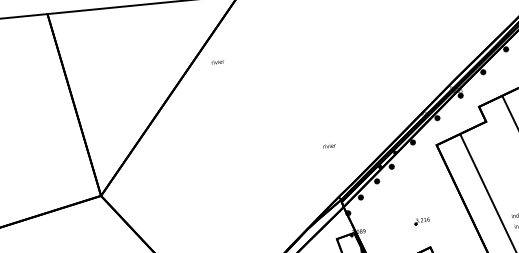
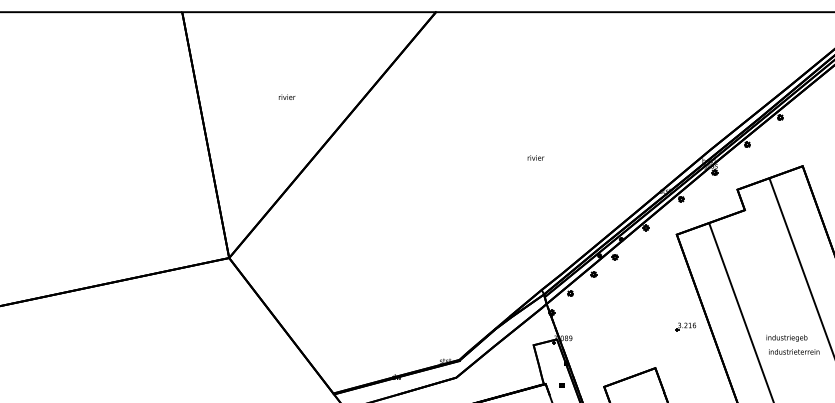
text: (217, 61) -> (286, 96), moved
text: (329, 145) -> (535, 157), moved
part: (421, 221) -> (685, 326), moved

